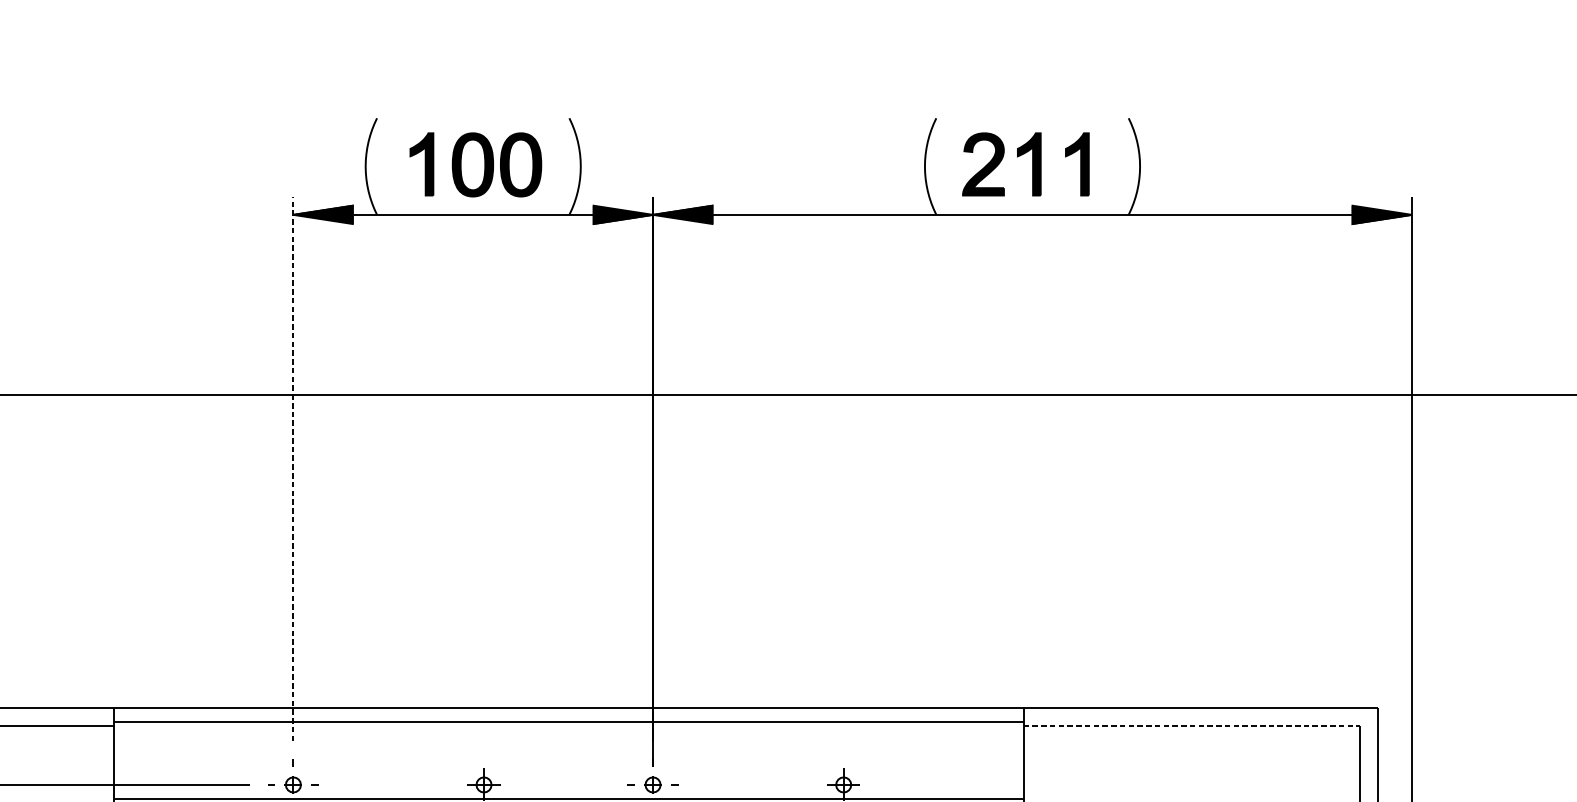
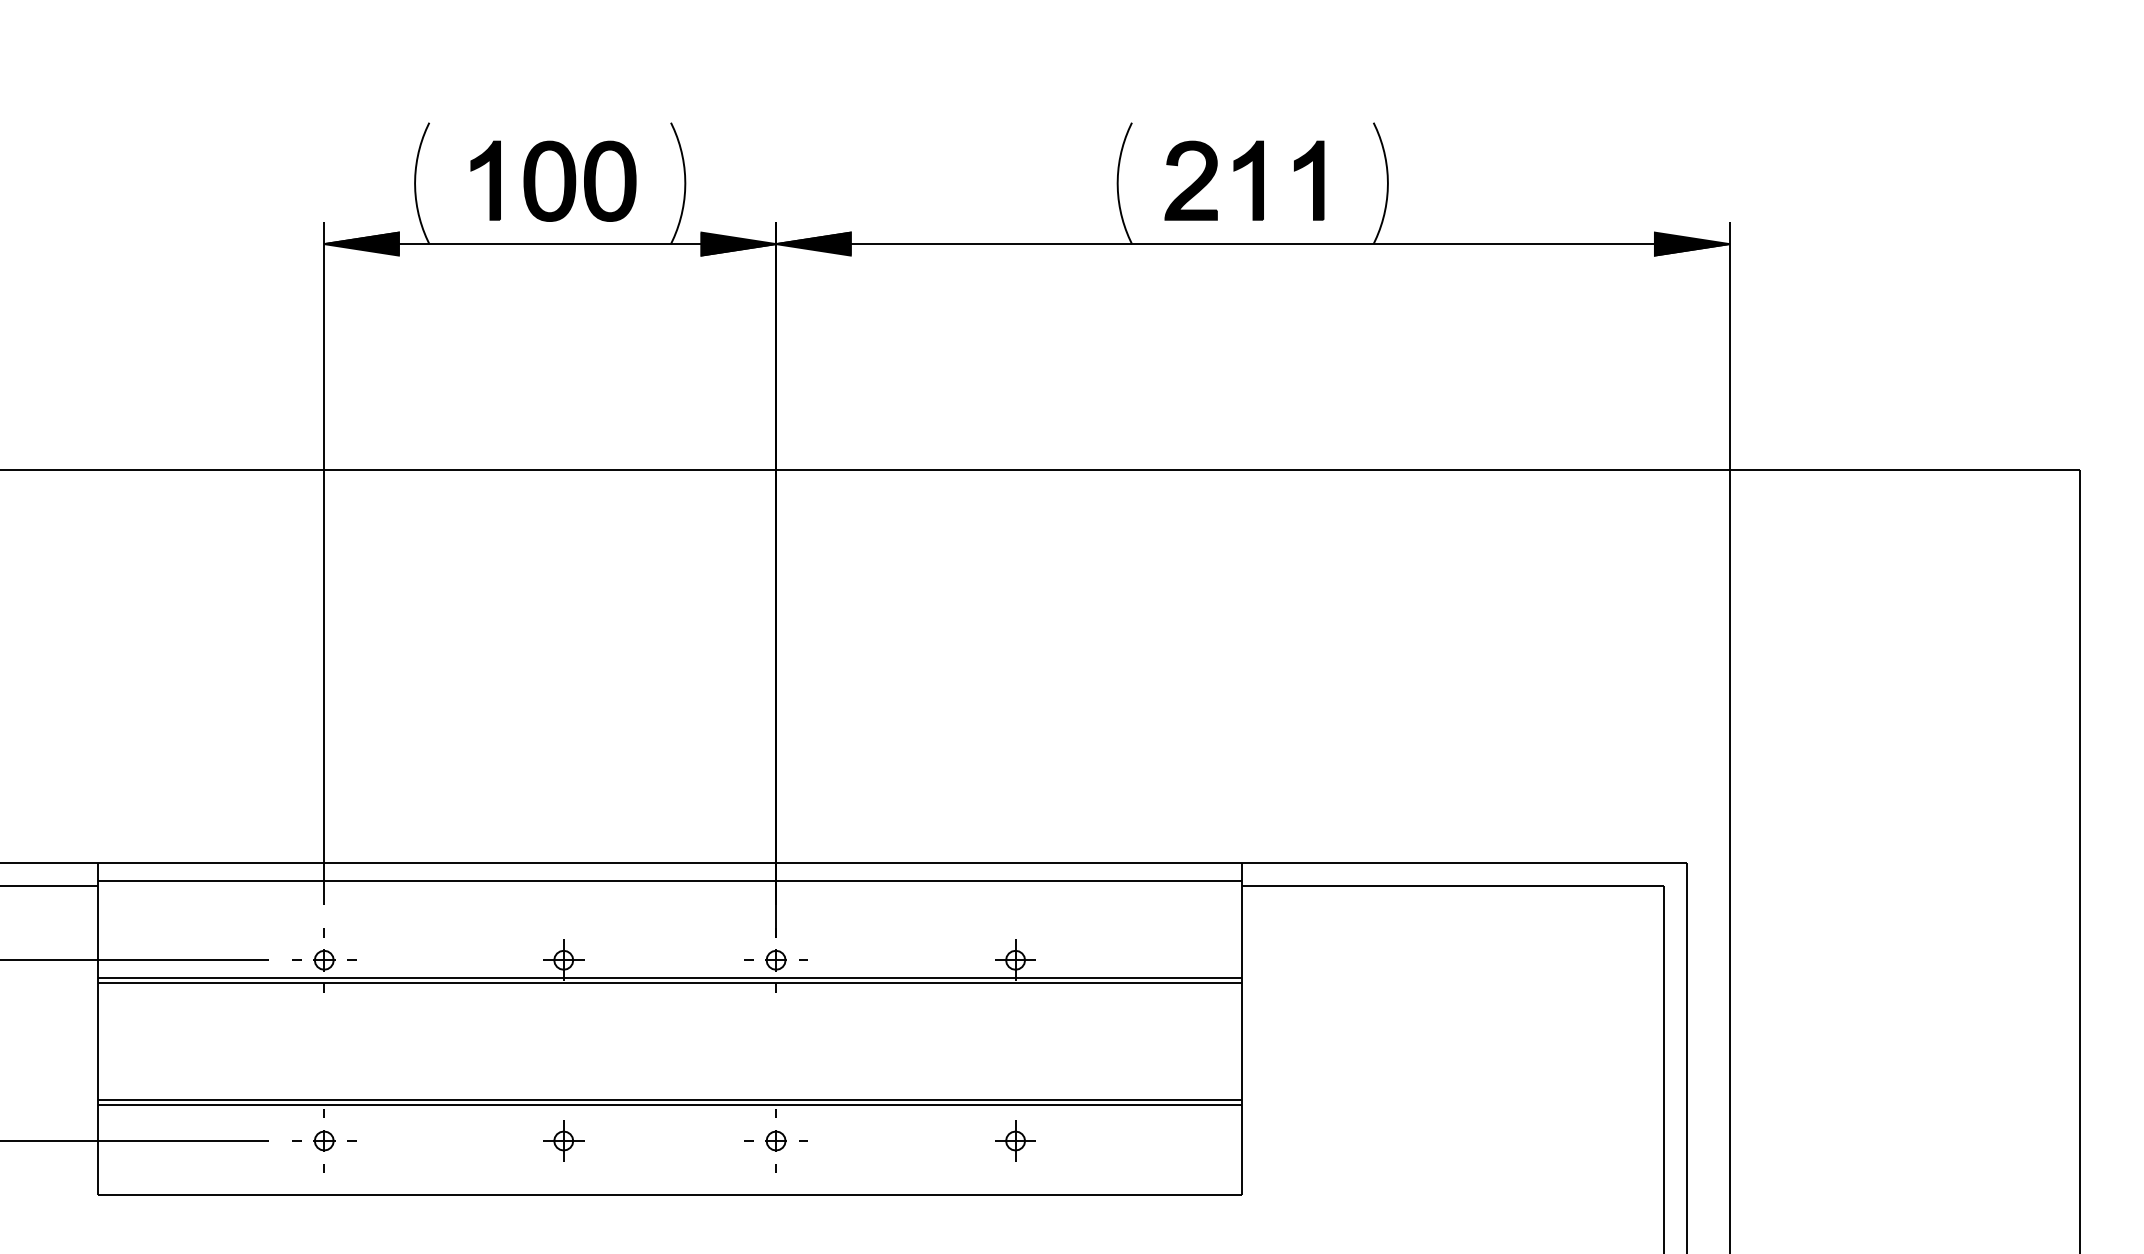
line: (293, 469) -> (324, 563), dashed -> solid
line: (1192, 725) -> (1453, 885), dashed -> solid

